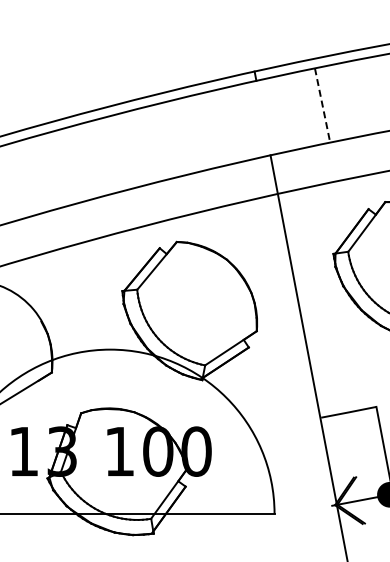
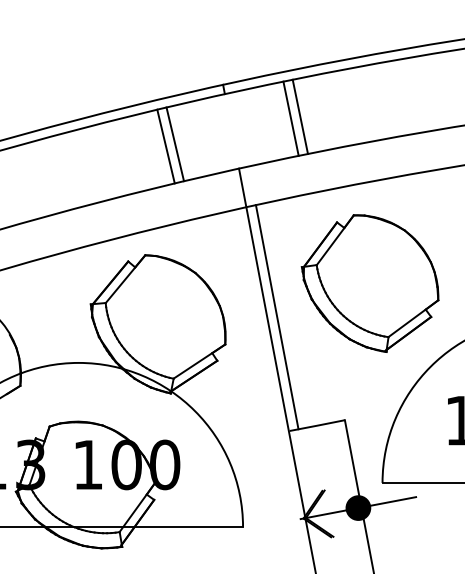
line: (331, 103) -> (299, 116), added
line: (323, 105) -> (291, 118), dashed -> solid
line: (207, 131) -> (175, 144), added
line: (197, 133) -> (165, 146), added
line: (308, 304) -> (276, 317), added

